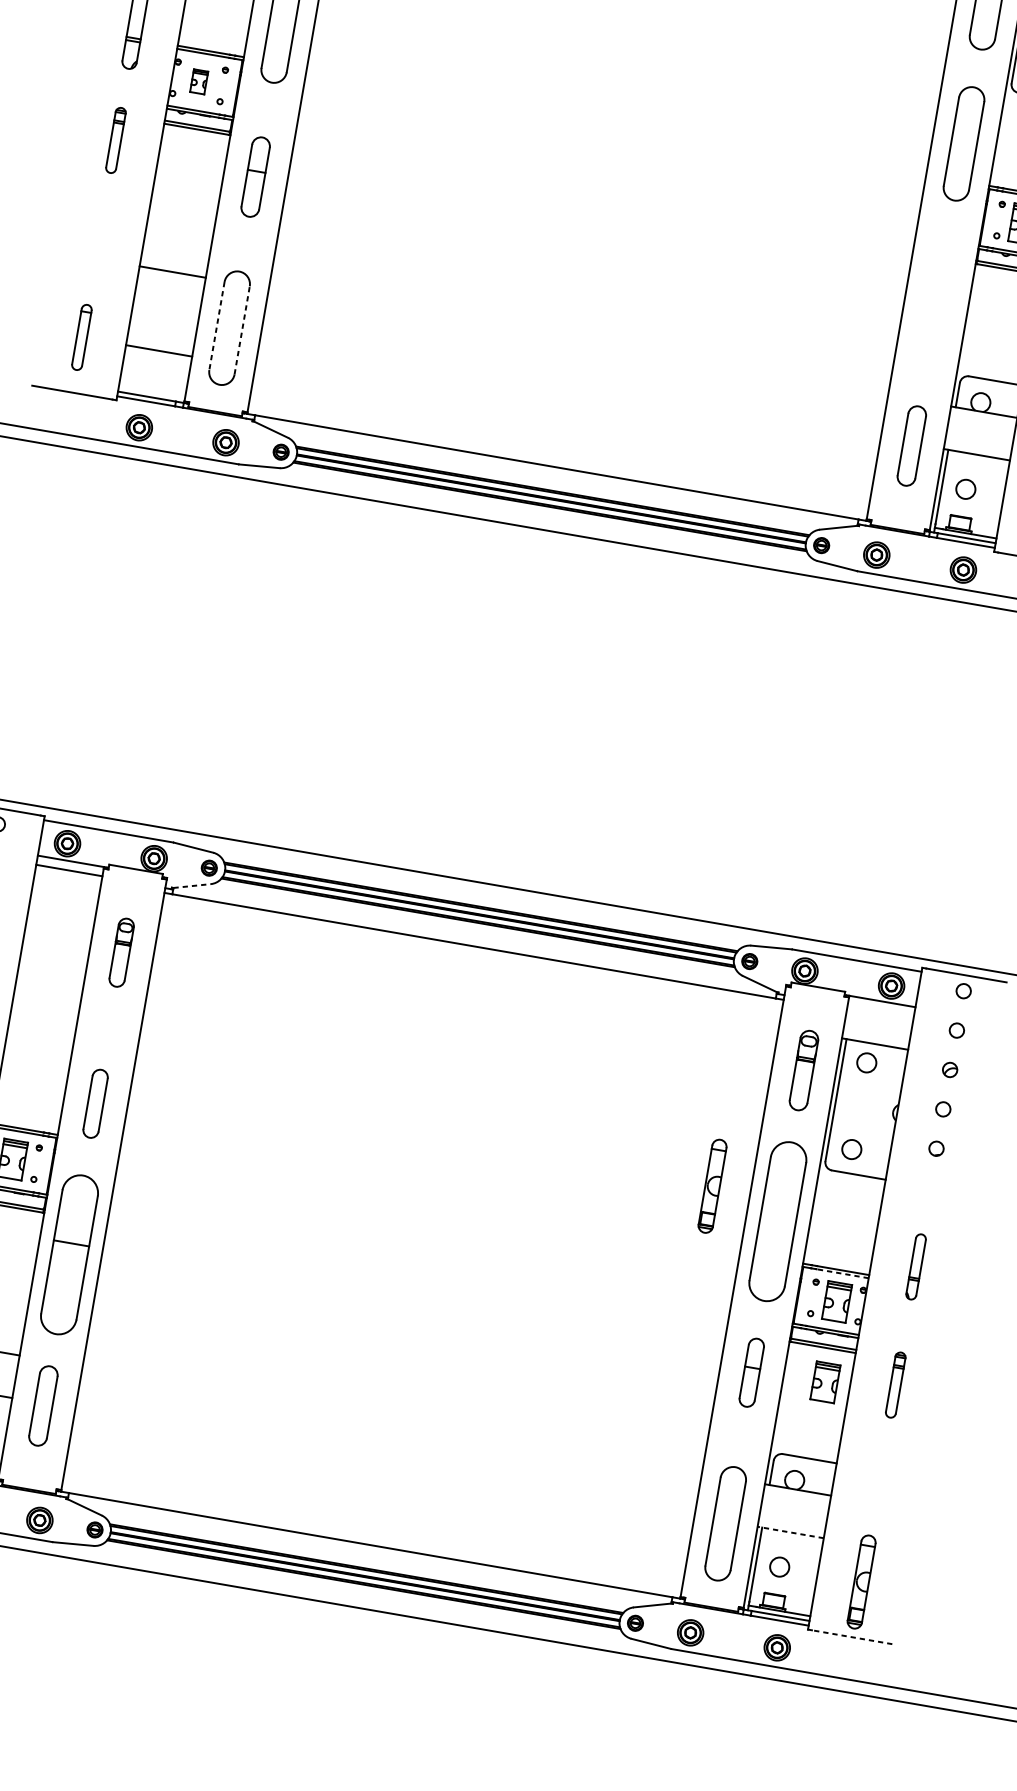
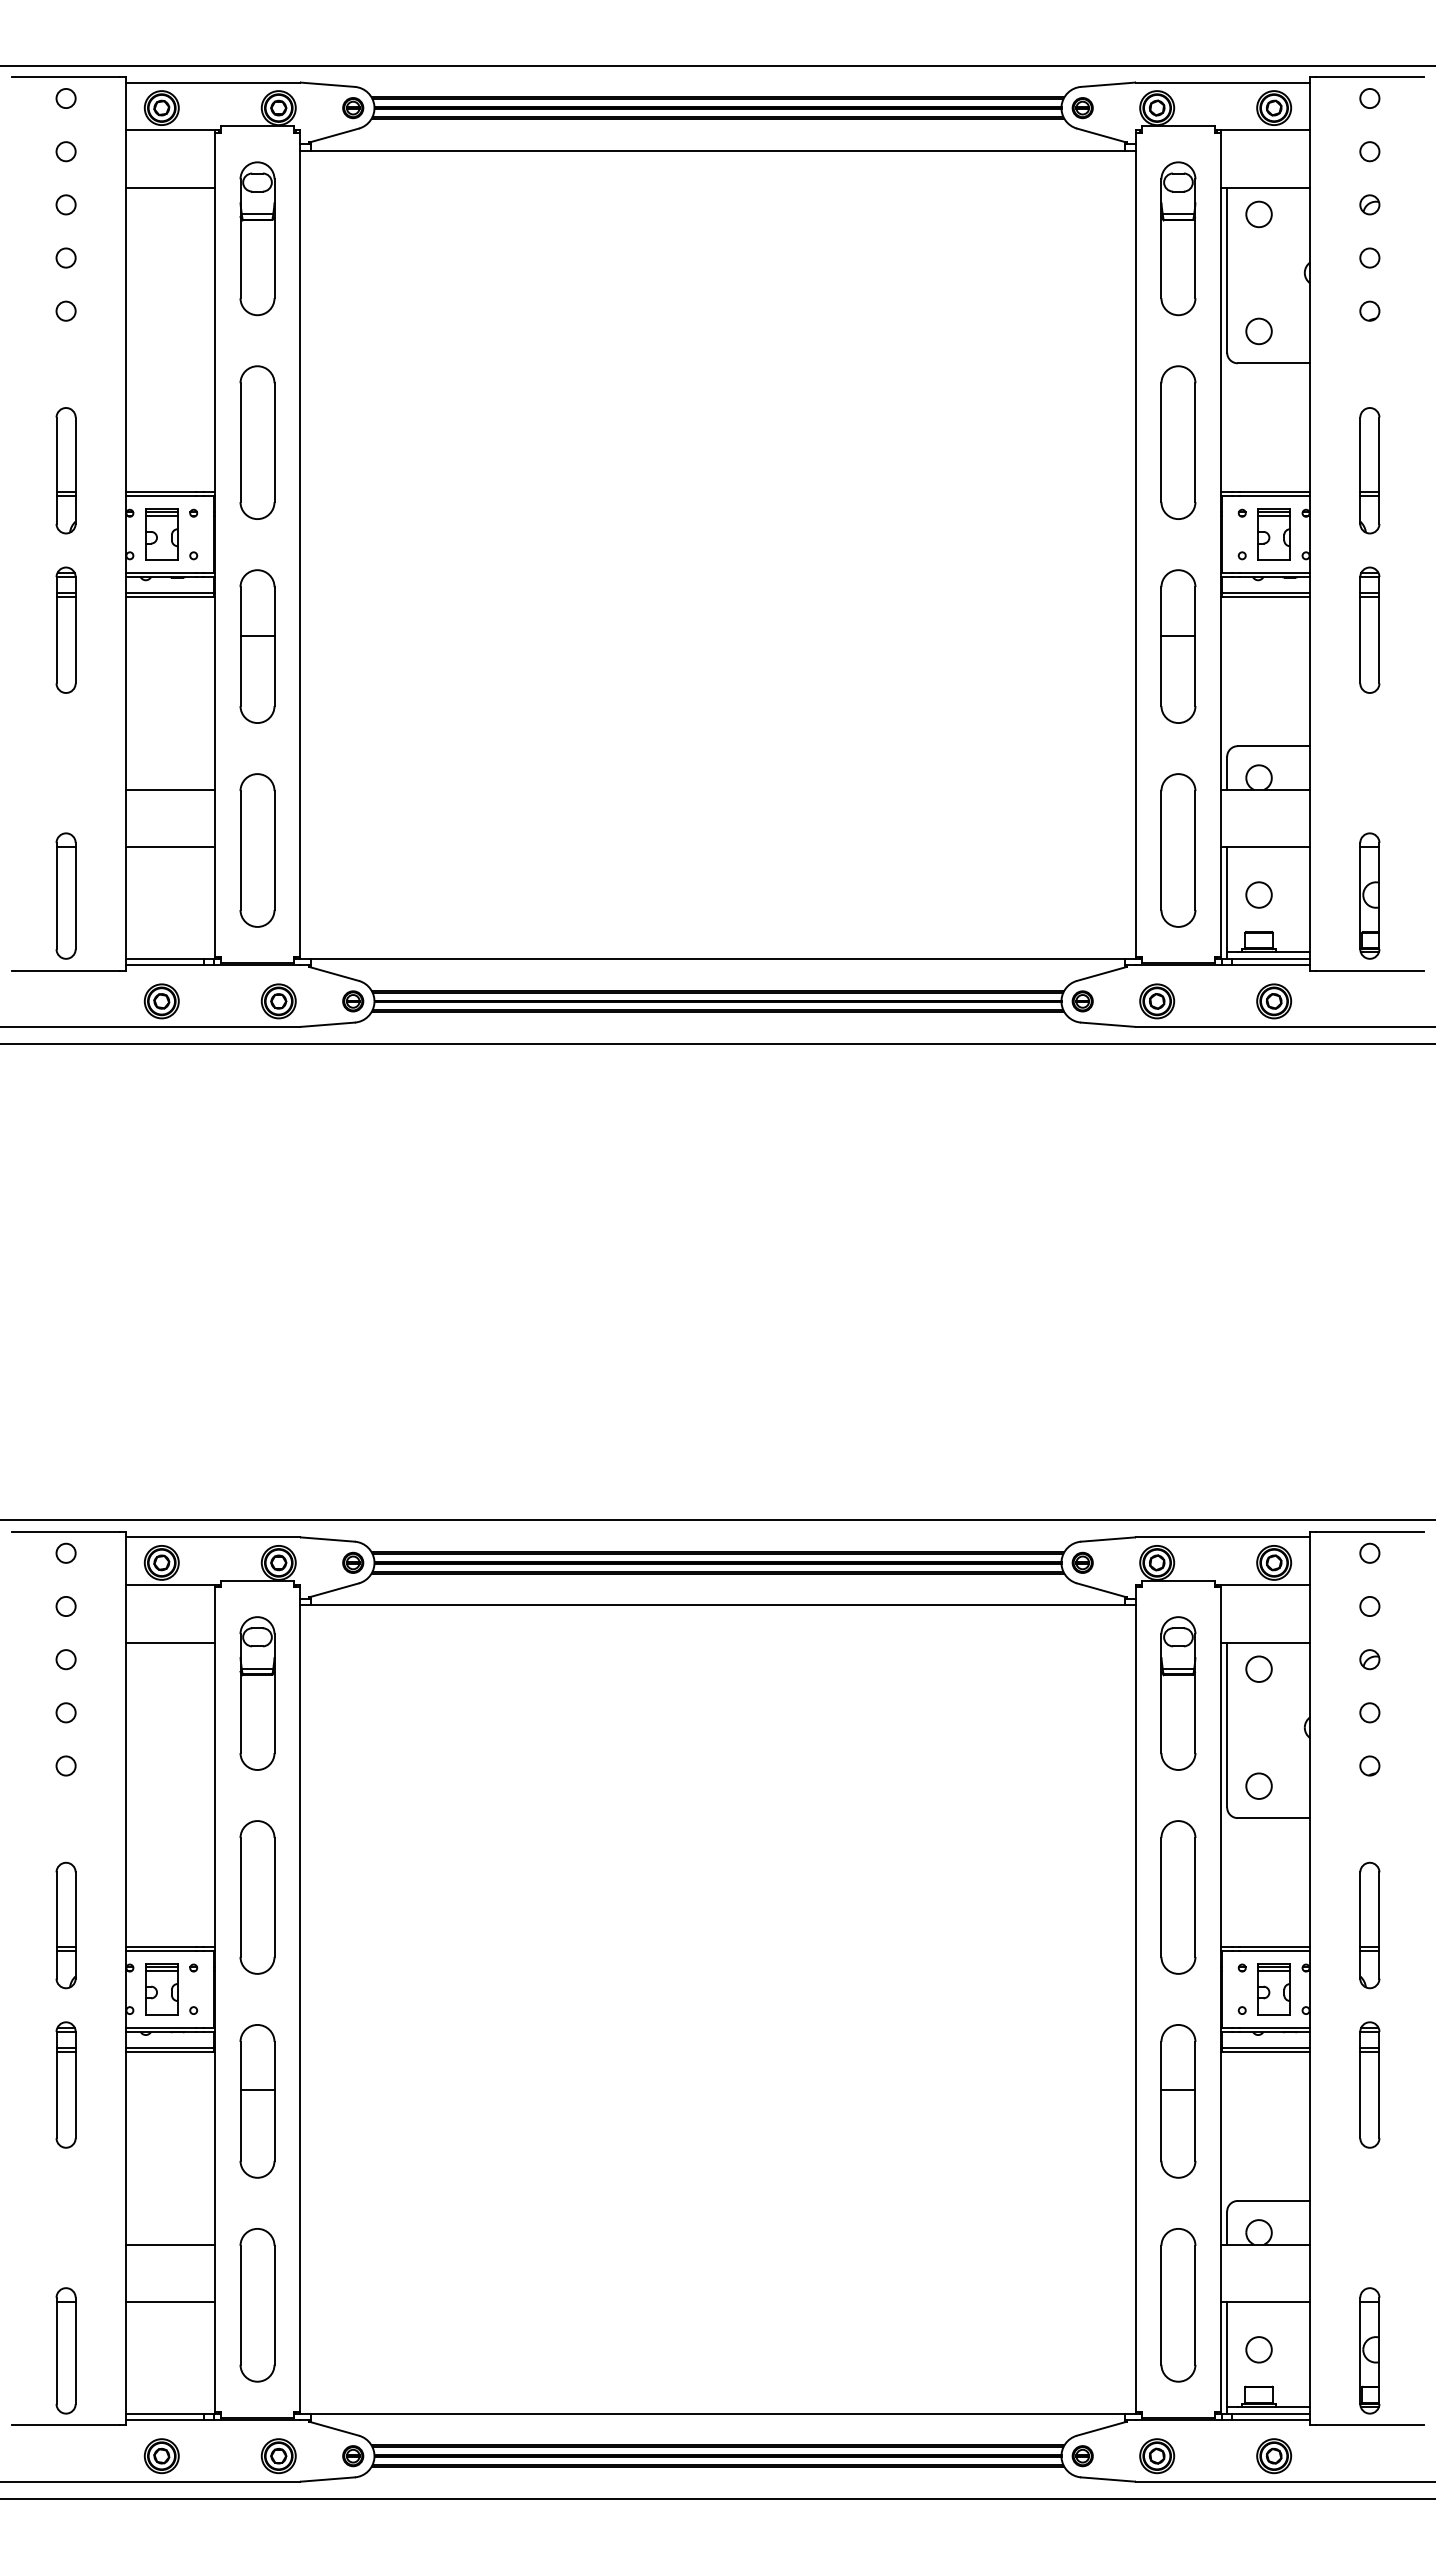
part: (198, 81) -> (161, 534), size x1.67
part: (115, 139) -> (65, 629), size x1.43
part: (255, 177) -> (257, 646), size x1.43
part: (937, 294) -> (1178, 646), added
line: (216, 326) -> (240, 851), dashed -> solid
line: (242, 330) -> (274, 850), dashed -> solid
part: (81, 336) -> (65, 895), size x1.43
line: (158, 351) -> (169, 847), moved
part: (911, 446) -> (1178, 850), size x1.43
line: (68, 870) -> (169, 1642), moved
line: (192, 886) -> (335, 1590), dashed -> solid
part: (121, 952) -> (257, 1693), size x1.67
part: (804, 1070) -> (1178, 1693), size x1.43
part: (95, 1103) -> (257, 1897), size x1.67
part: (712, 1185) -> (1084, 1865), removed
part: (777, 1221) -> (1178, 1897), size x0.71
part: (69, 1254) -> (257, 2101), size x0.71
part: (915, 1266) -> (1369, 1925), size x1.43
line: (842, 1273) -> (1274, 1951), dashed -> solid
part: (751, 1372) -> (1178, 2101), size x1.67
part: (824, 1382) -> (1276, 2097), removed
part: (895, 1384) -> (1369, 2084), size x1.43
part: (43, 1406) -> (257, 2305), size x1.43
line: (790, 1532) -> (1265, 2301), dashed -> solid
line: (851, 1637) -> (1369, 2425), dashed -> solid

